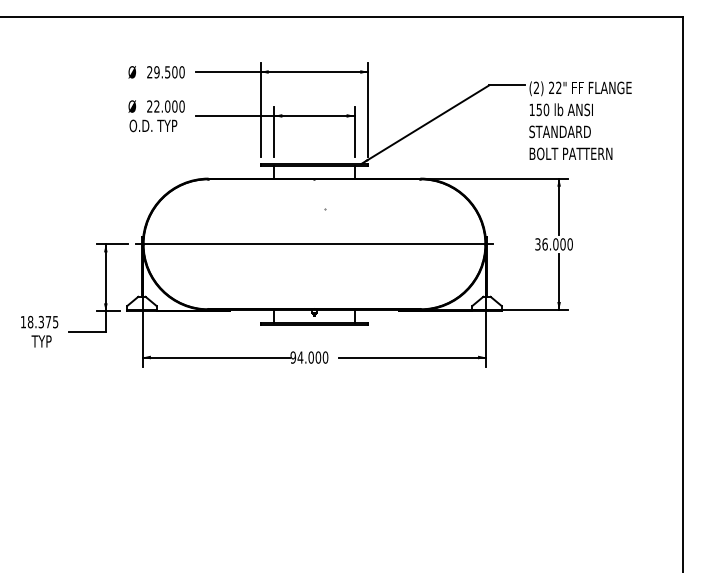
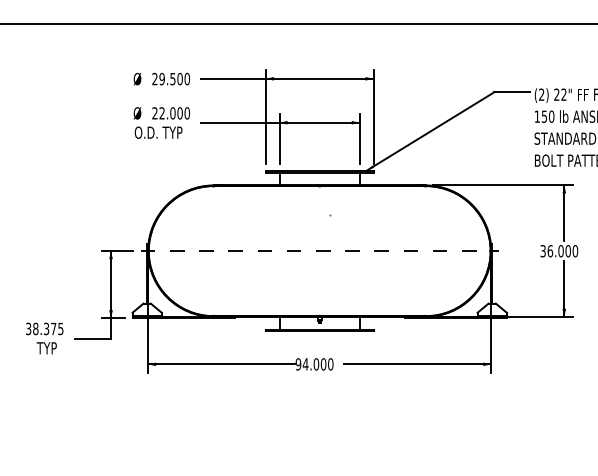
line: (314, 244) -> (319, 251), solid -> dashed
text: (23, 321) -> (28, 328), 18.375 -> 38.375

